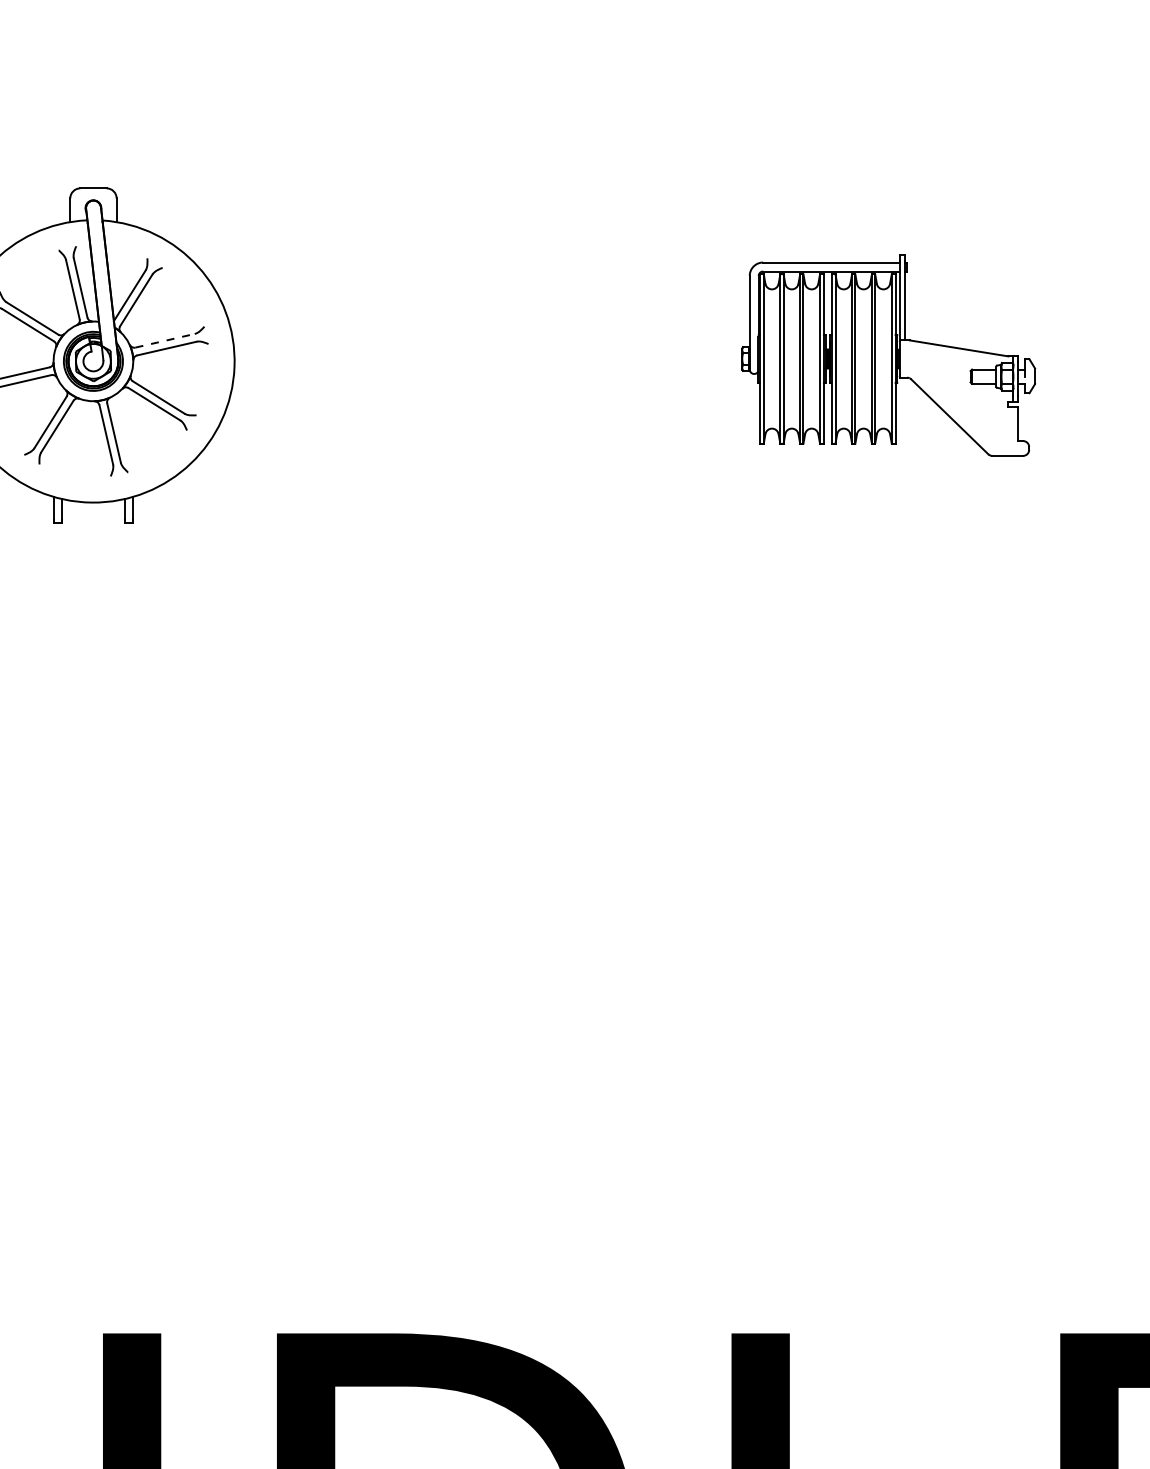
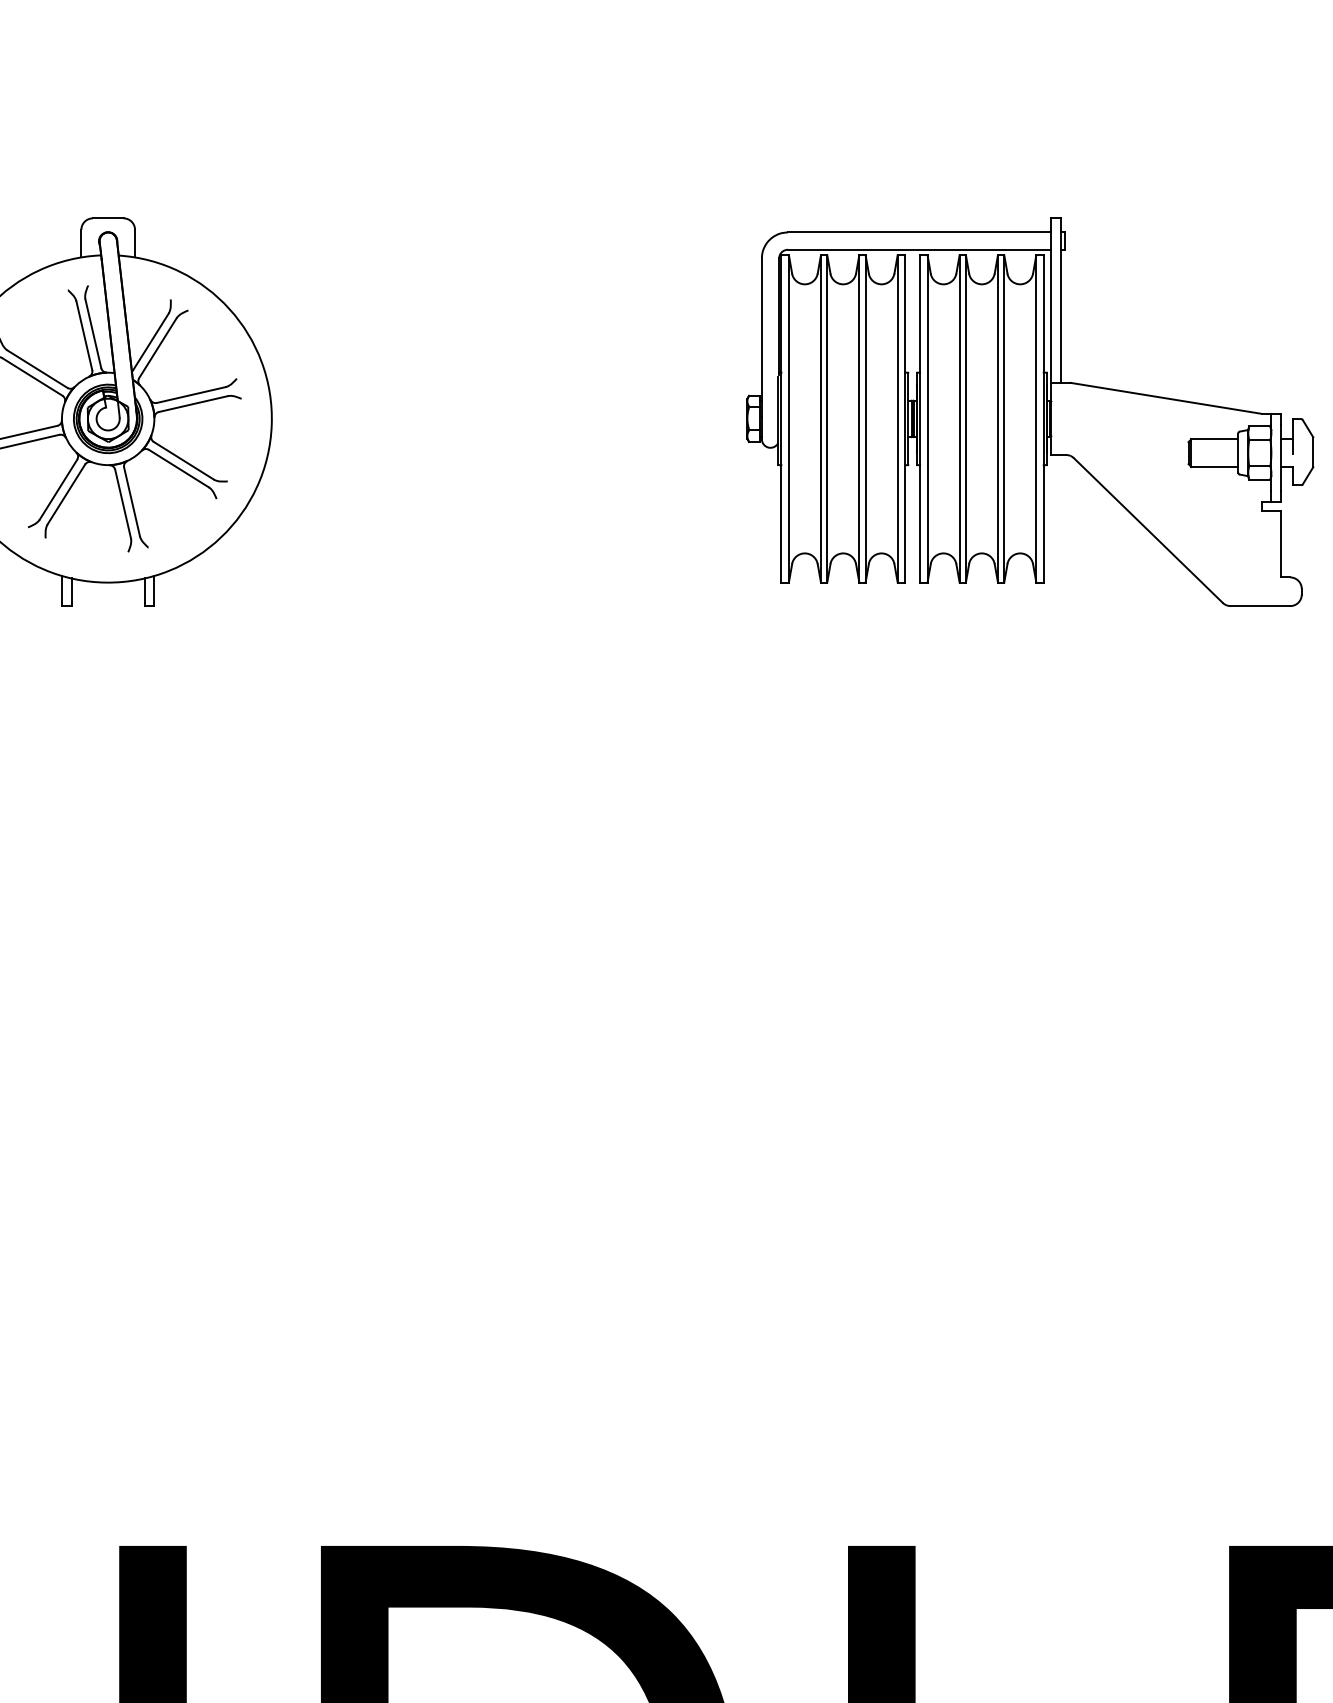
line: (165, 340) -> (191, 394), dashed -> solid
part: (888, 355) -> (1029, 412), size x1.67

